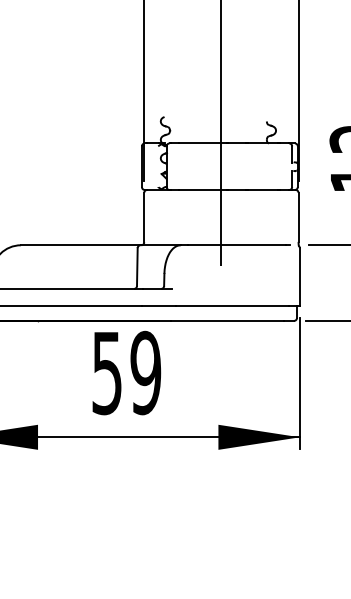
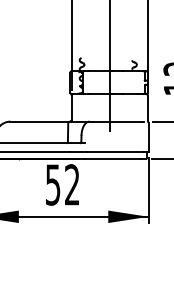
text: (144, 372) -> (71, 184), 59 -> 52

